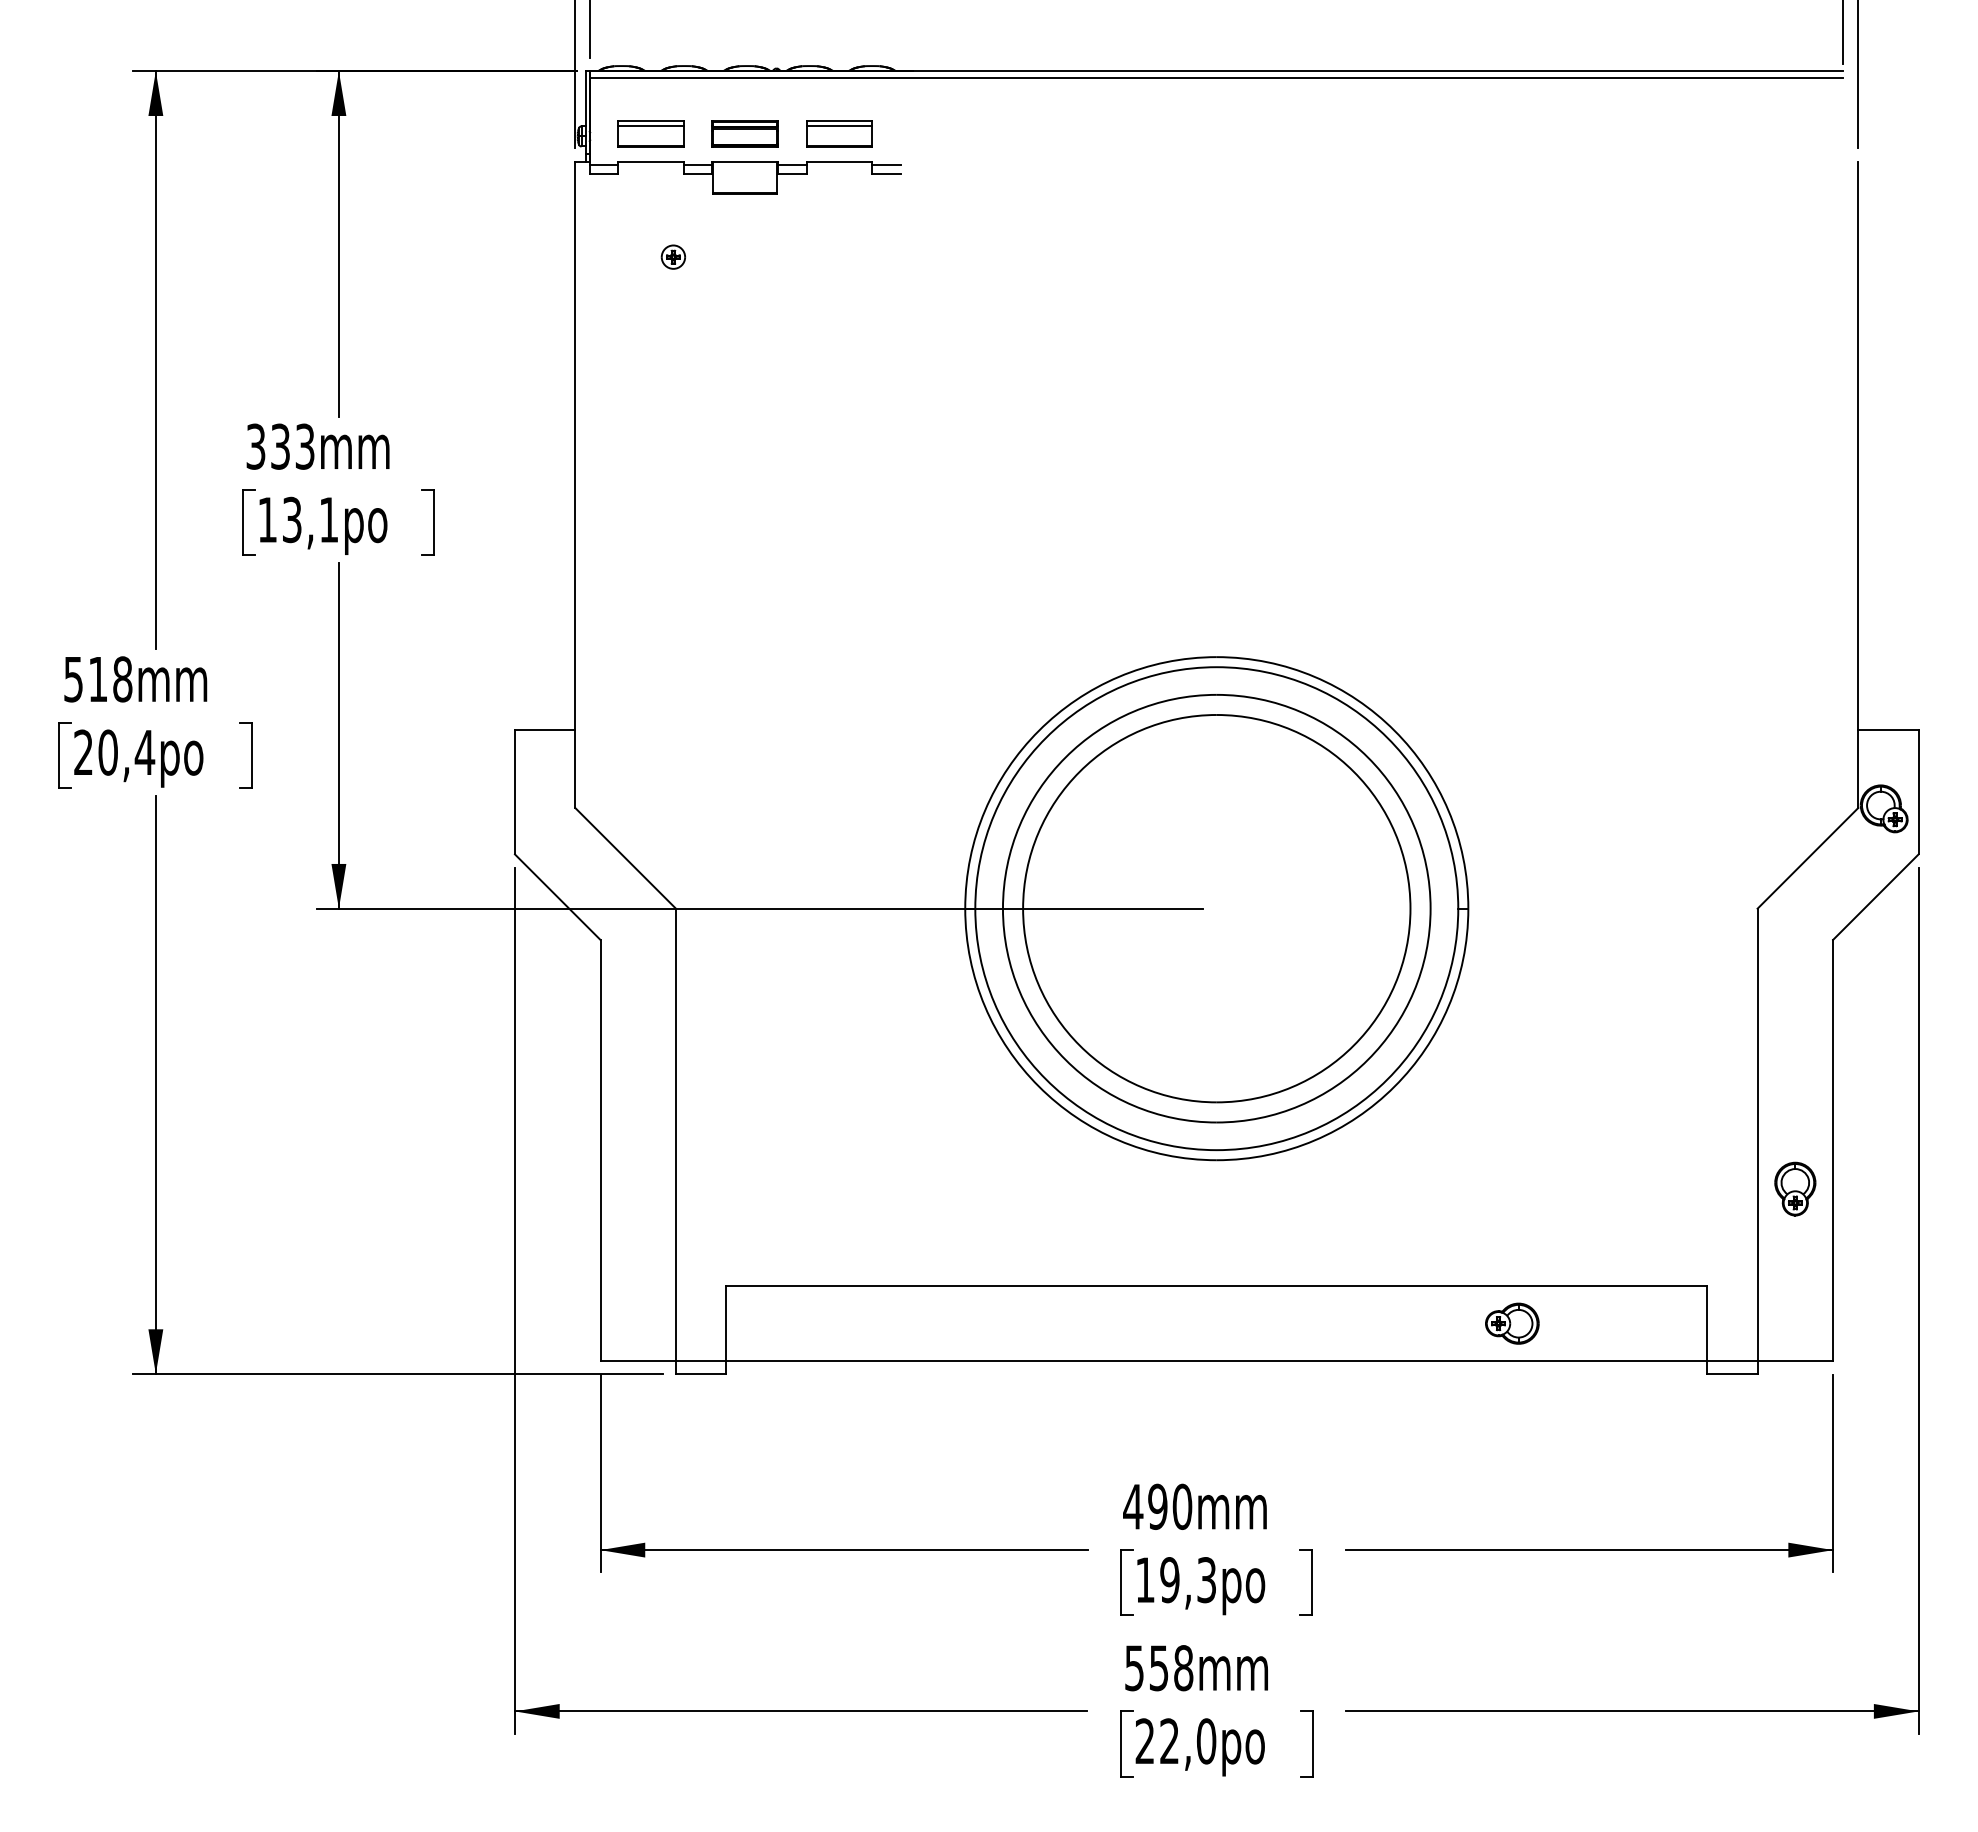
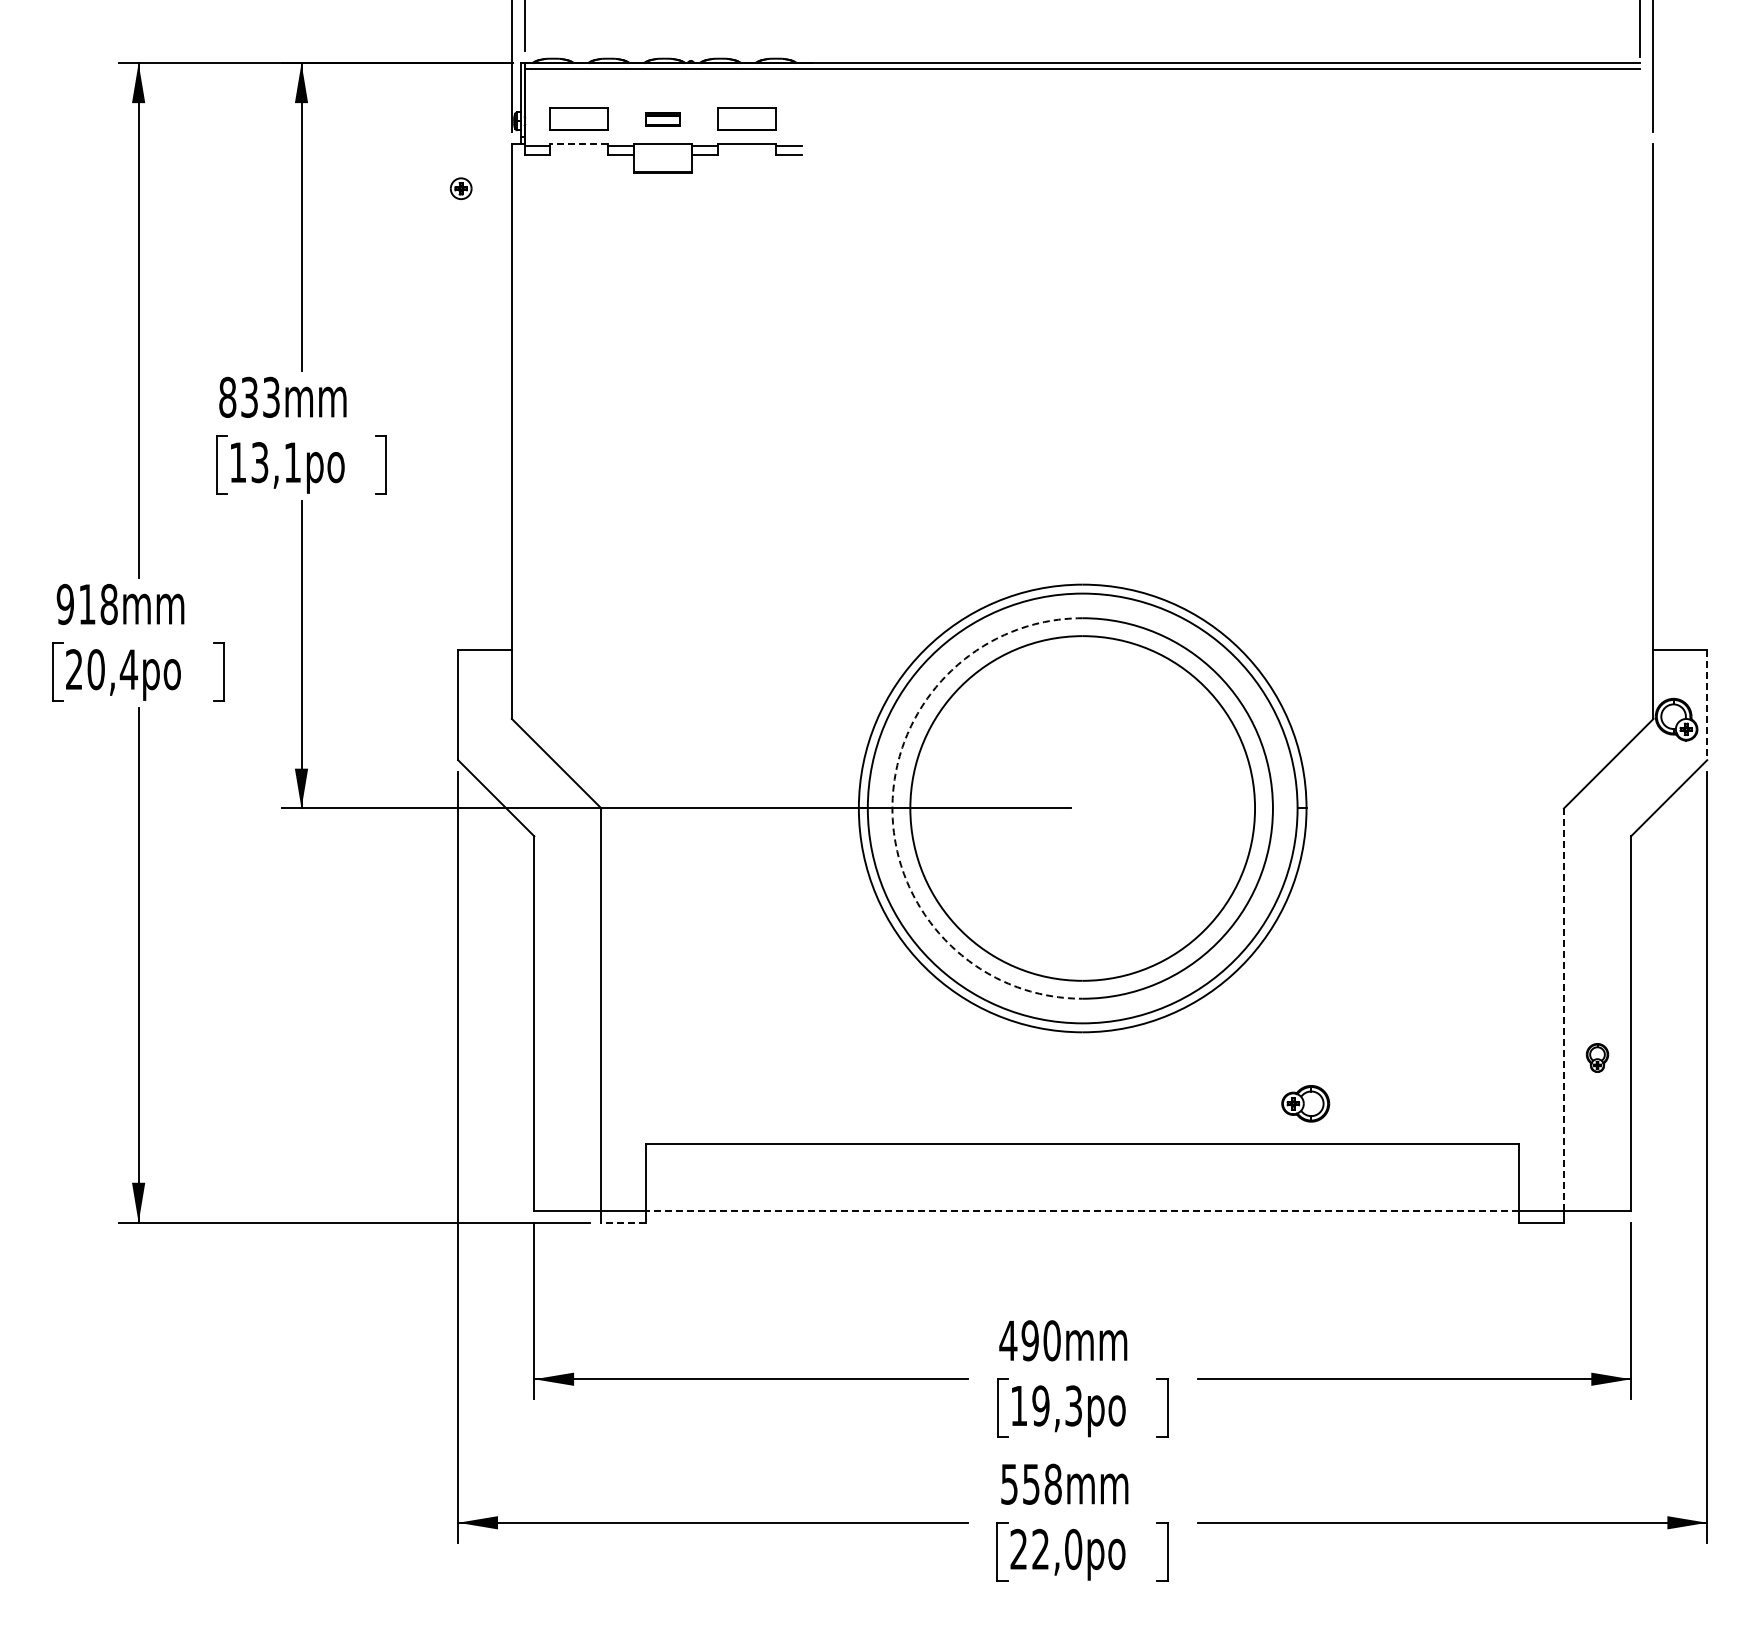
line: (650, 126) -> (578, 112), removed
line: (838, 126) -> (746, 112), removed
part: (744, 134) -> (662, 119), size x0.6
line: (650, 161) -> (578, 143), solid -> dashed
part: (672, 256) -> (460, 188), moved
text: (255, 446) -> (227, 397), 333mm -> 833mm
text: (72, 678) -> (64, 603), 518mm -> 918mm
line: (1918, 792) -> (1707, 705), solid -> dashed
arc: (1003, 908) -> (892, 808), solid -> dashed
line: (1757, 1134) -> (1563, 1009), solid -> dashed
part: (1795, 1188) -> (1597, 1057), size x0.6
part: (1512, 1323) -> (1305, 1103), moved
line: (1216, 1361) -> (1082, 1211), solid -> dashed
line: (700, 1373) -> (623, 1222), solid -> dashed

